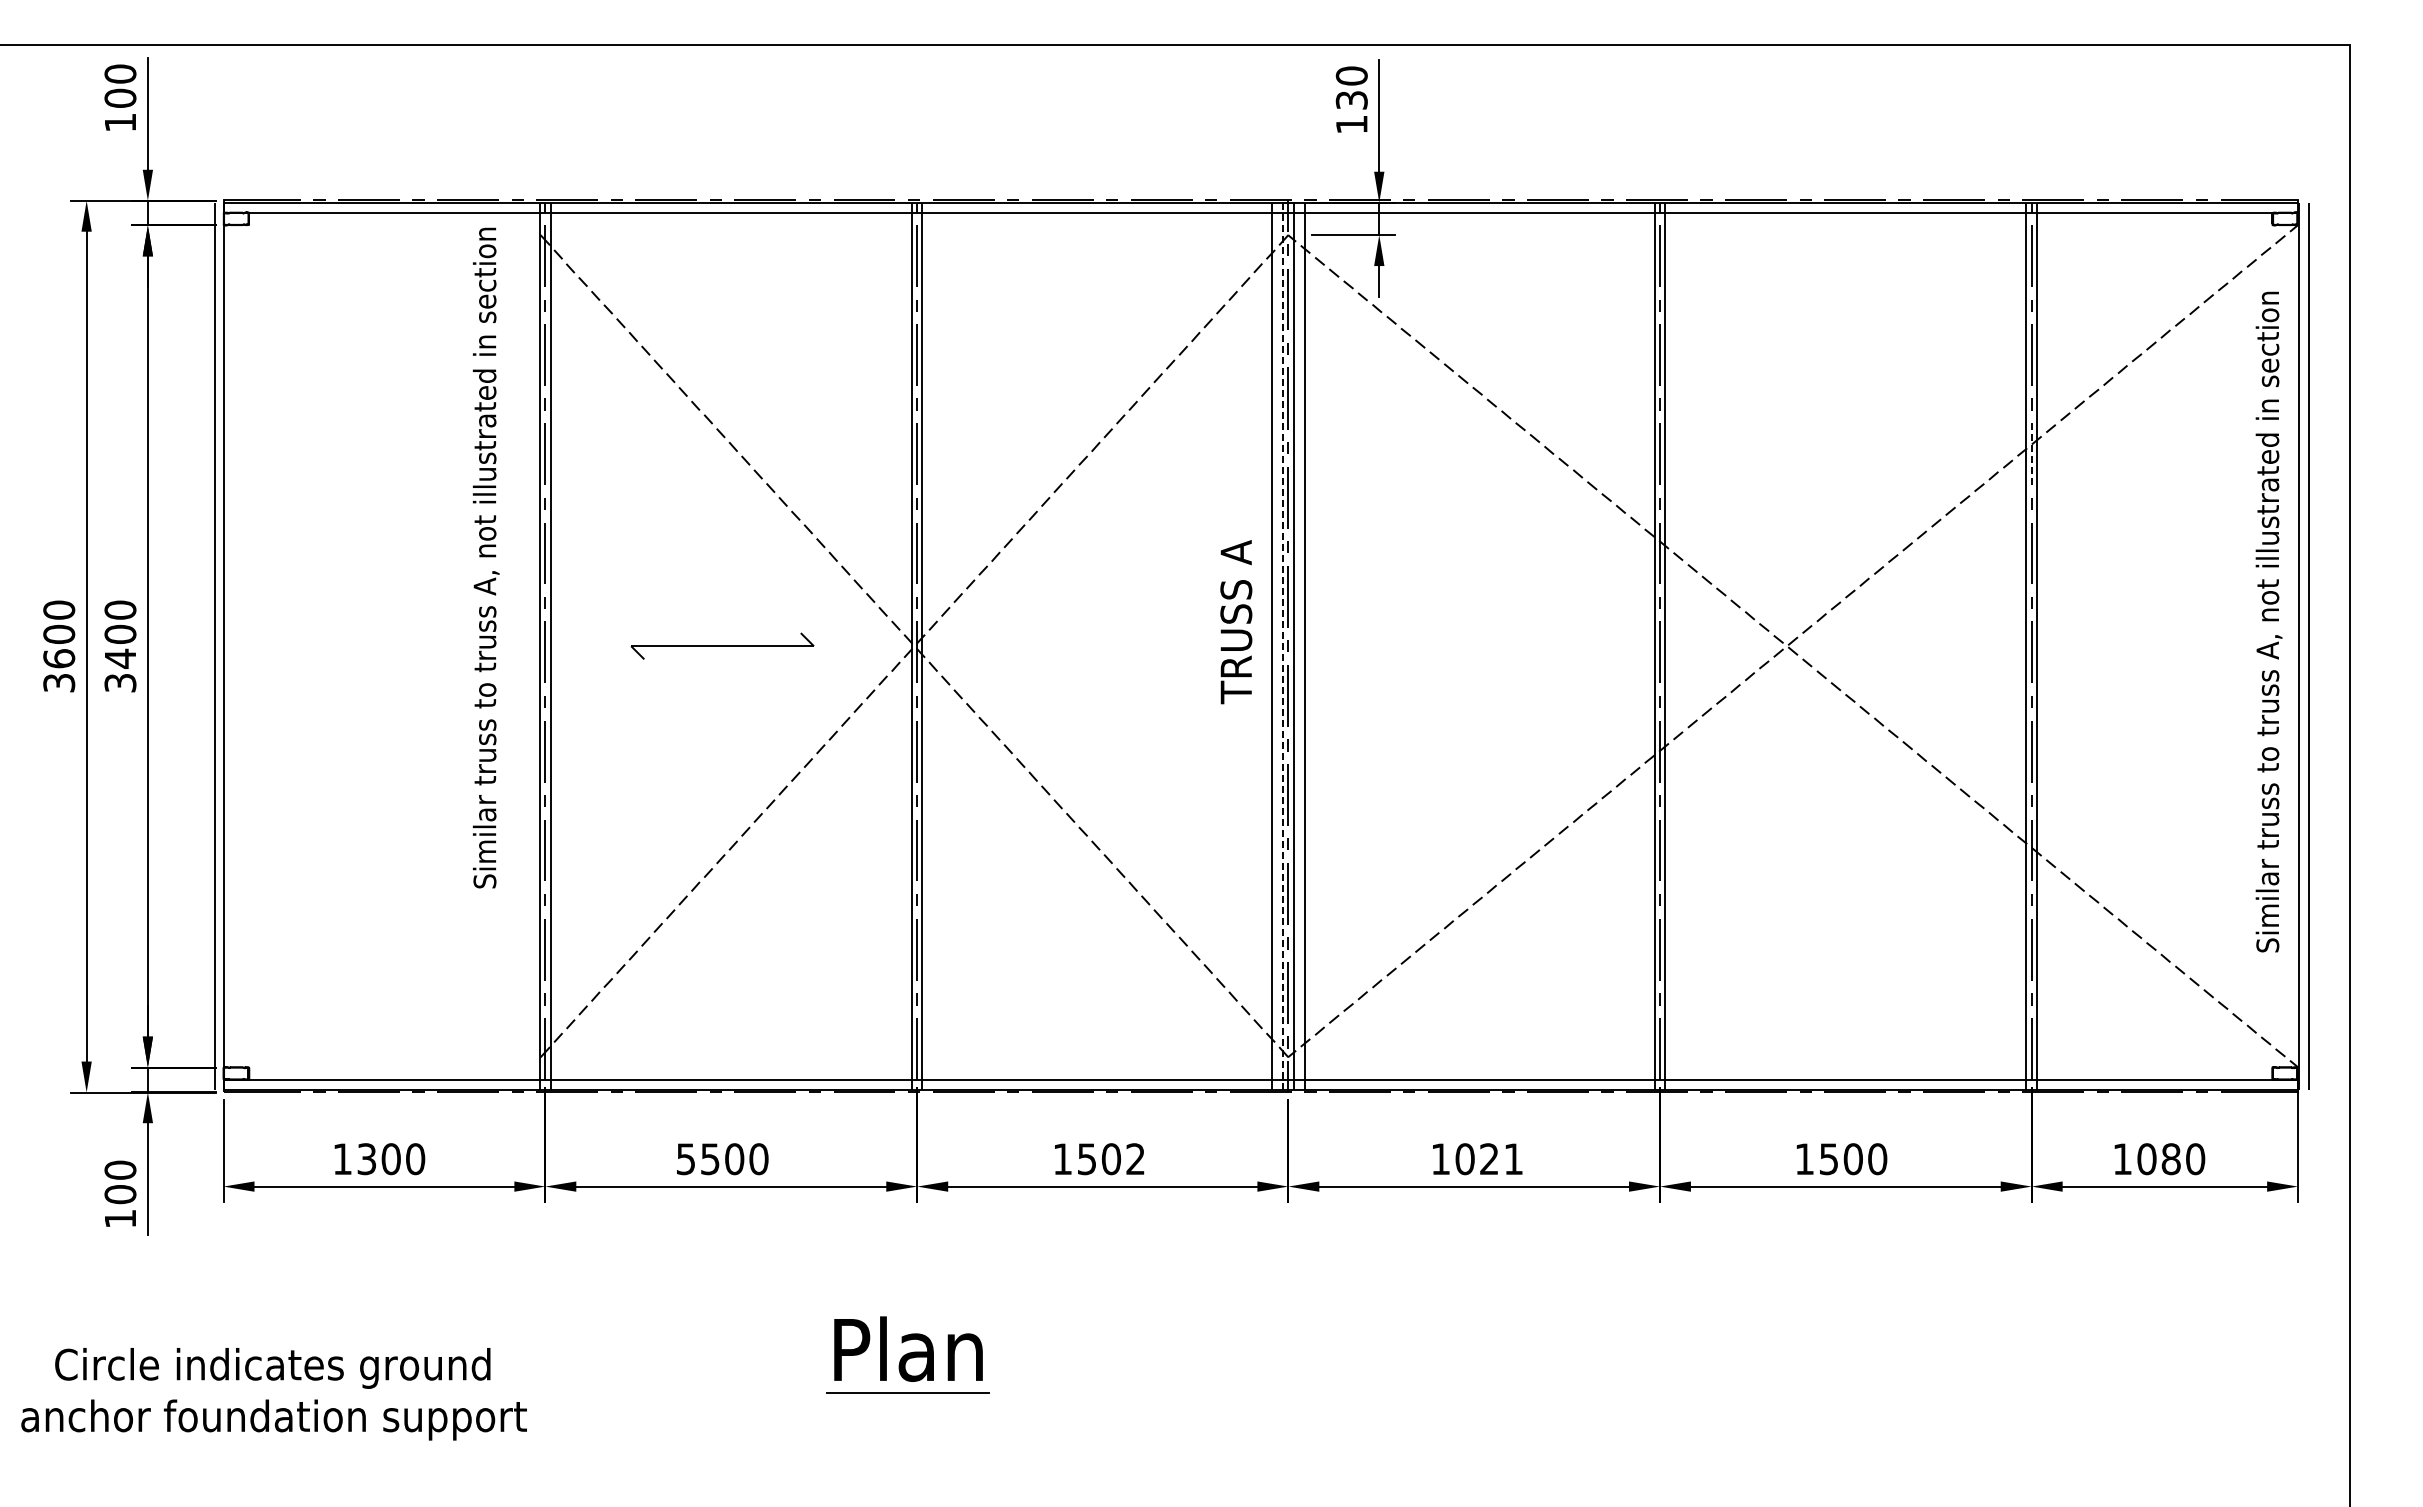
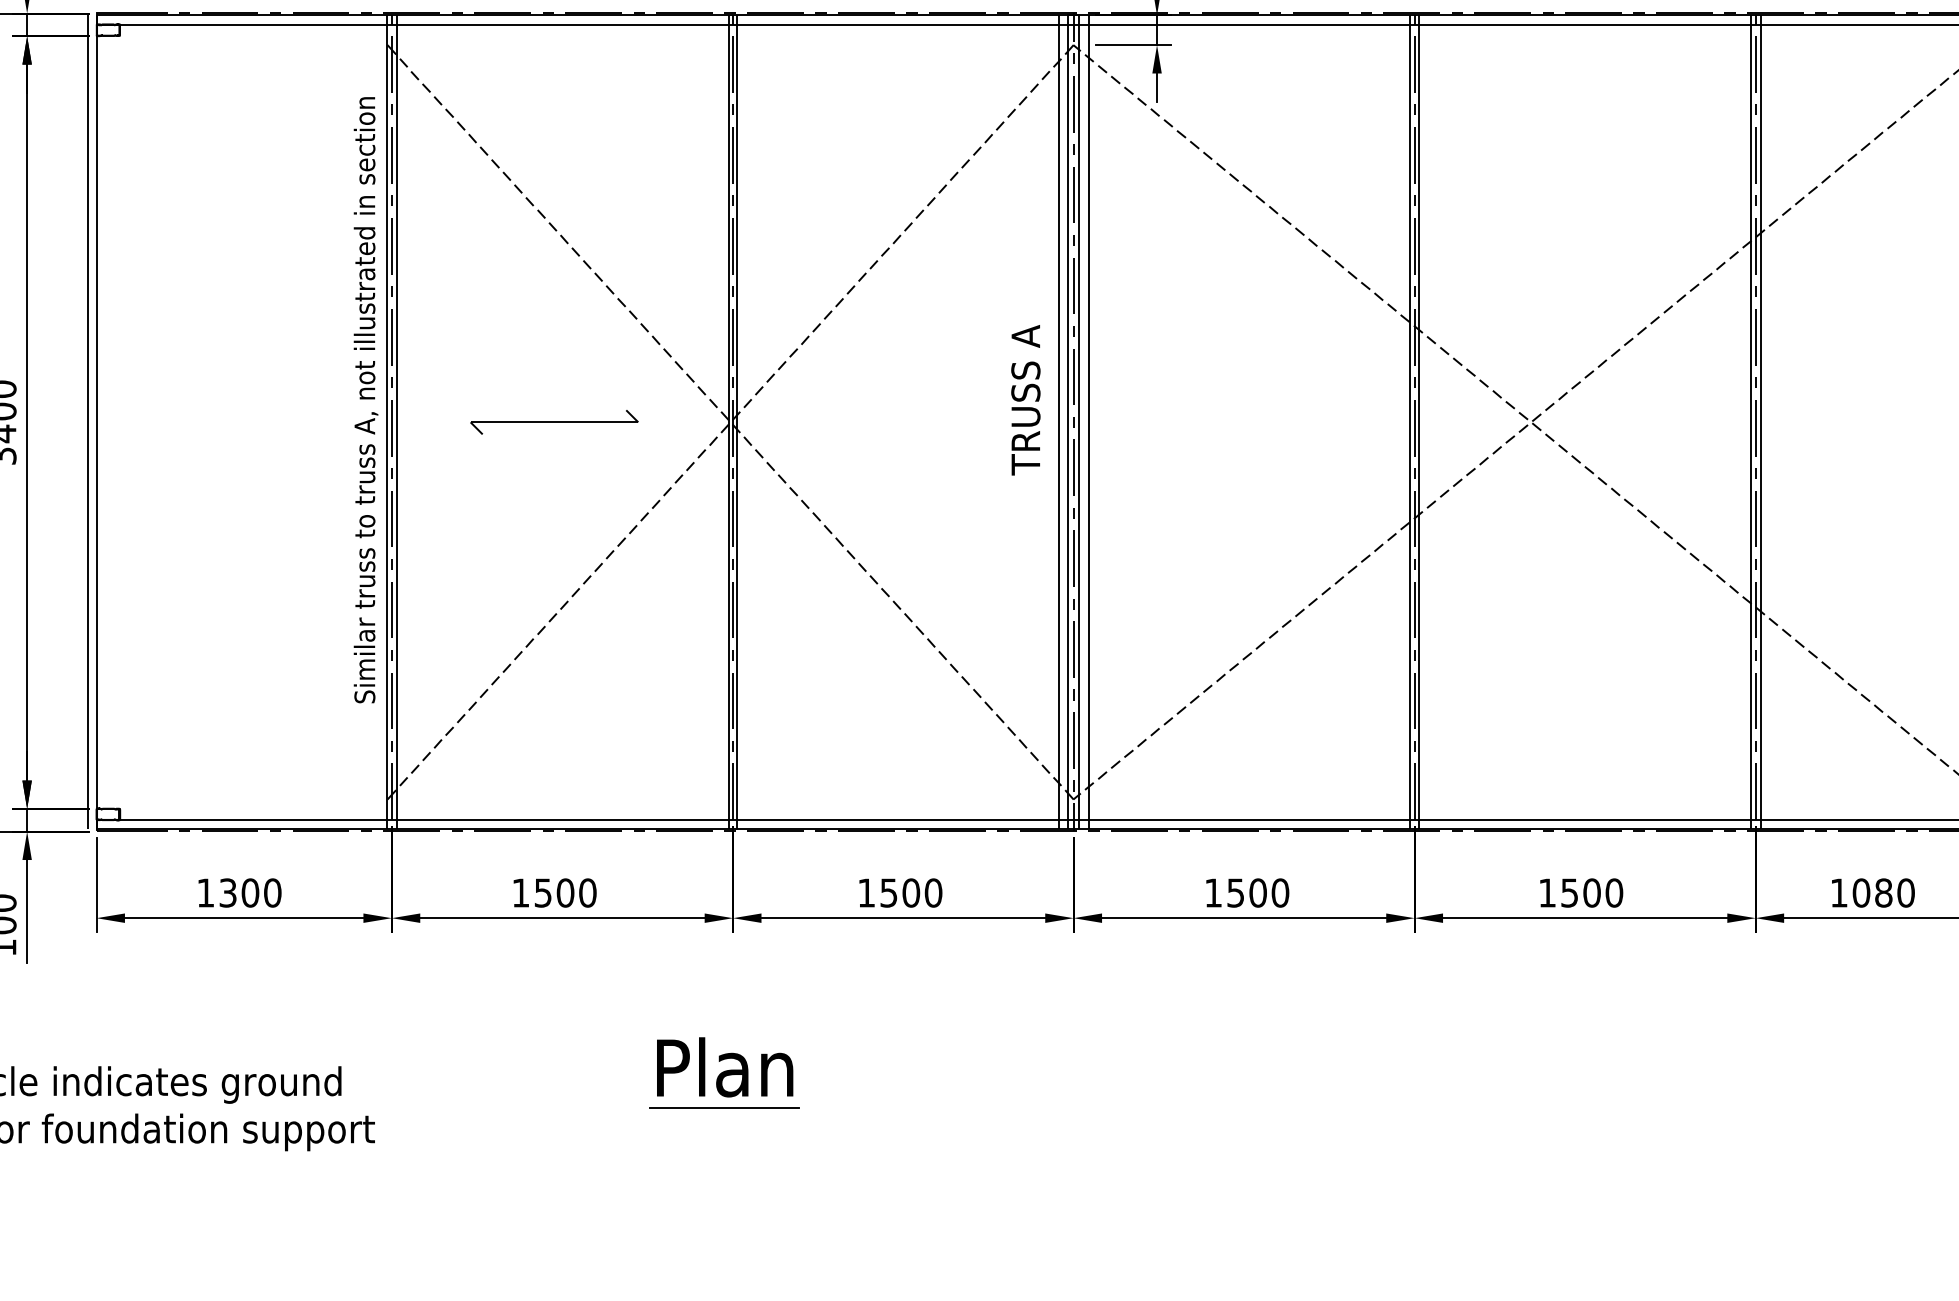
line: (2031, 454) -> (1755, 246), dashed -> solid
text: (486, 557) -> (366, 399), moved
line: (1282, 646) -> (1068, 422), dashed -> solid
text: (685, 1159) -> (520, 893), 5500 -> 1500
text: (1135, 1159) -> (933, 893), 1502 -> 1500
text: (1489, 1159) -> (1258, 893), 1021 -> 1500

